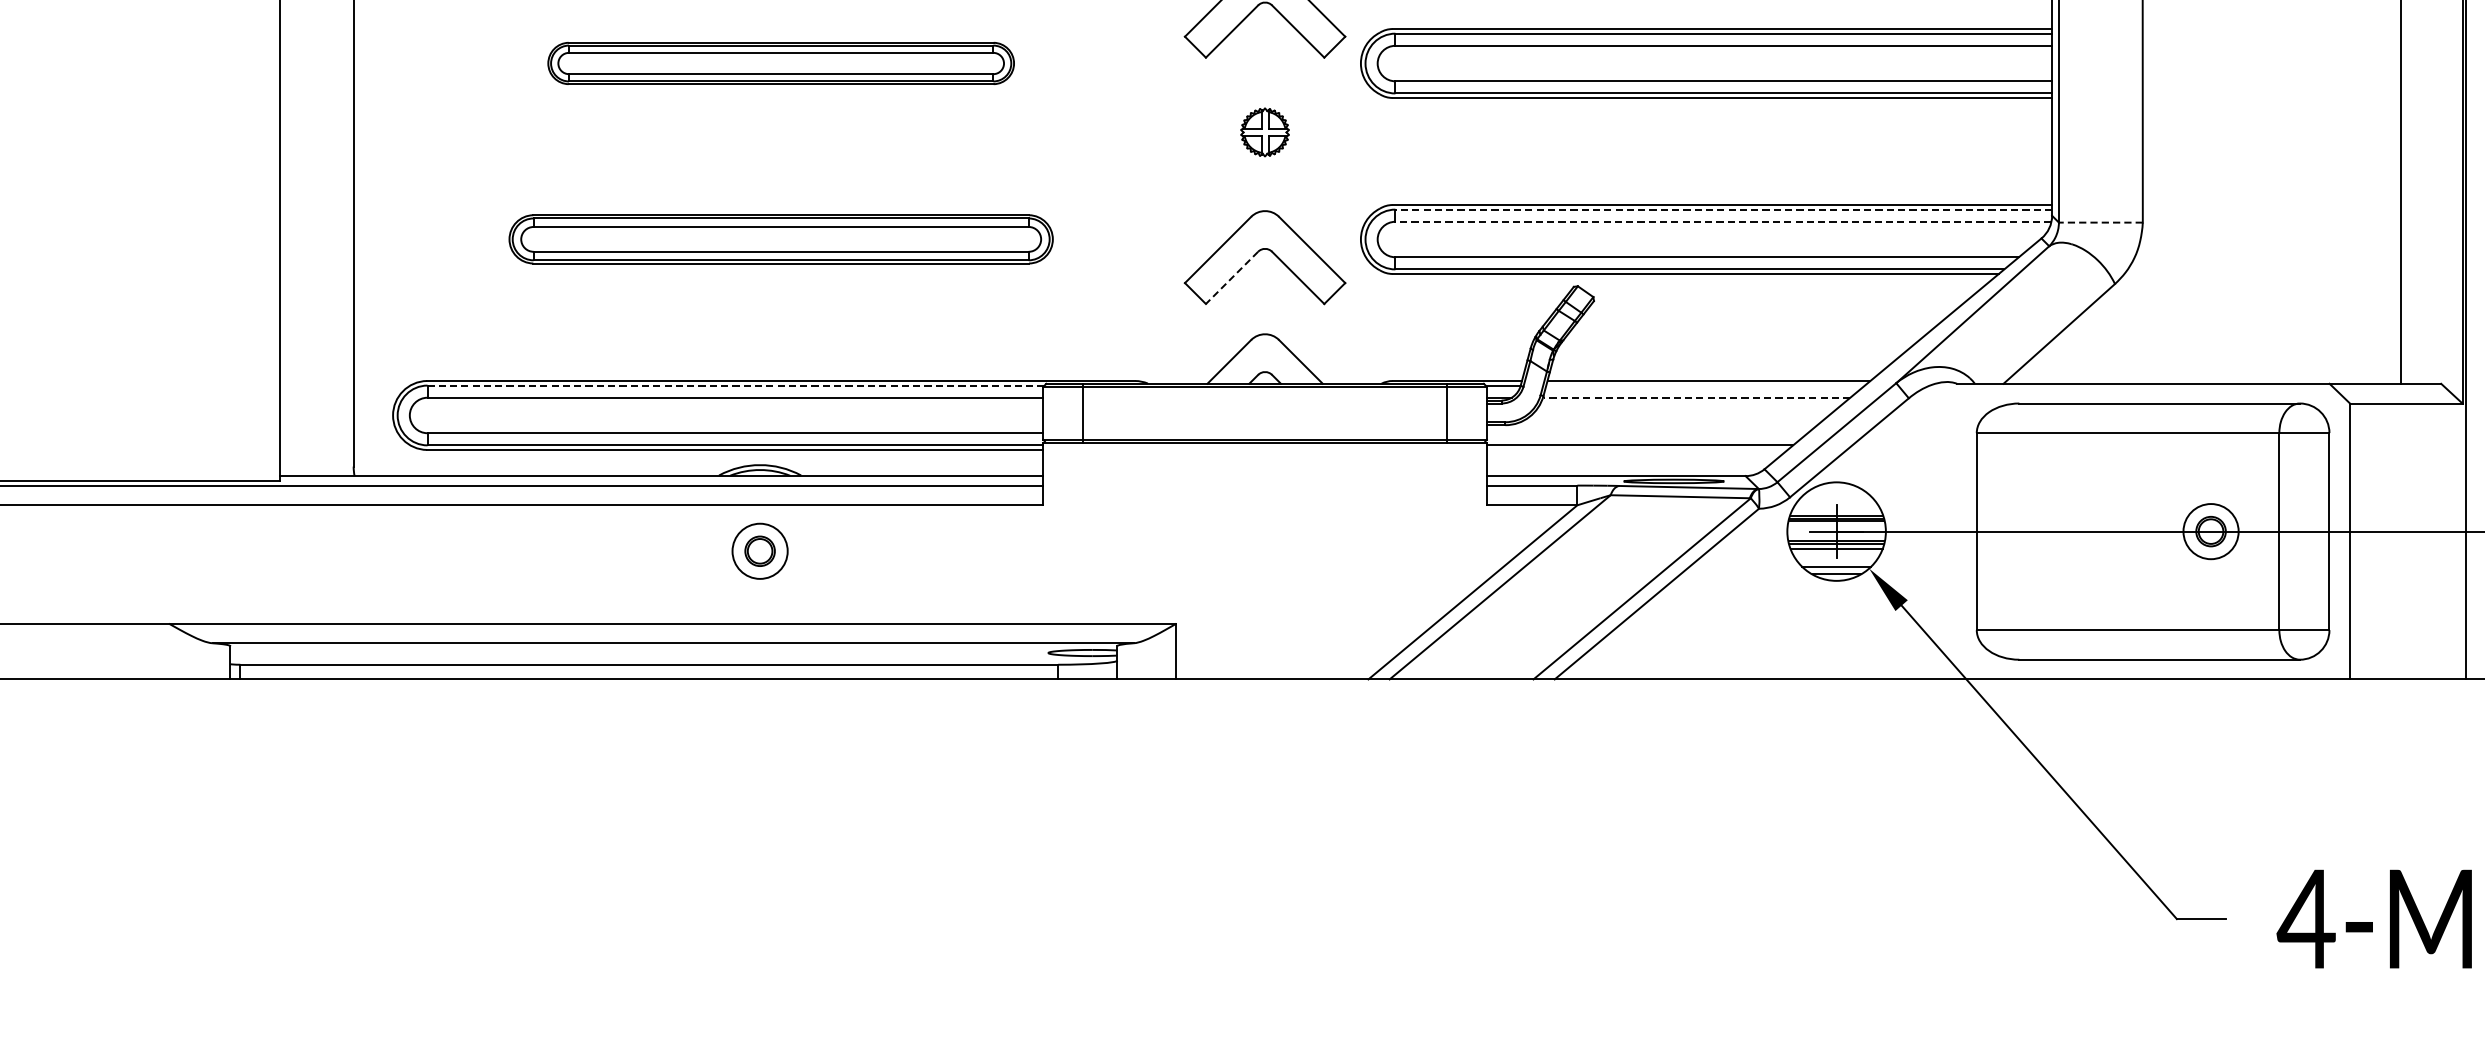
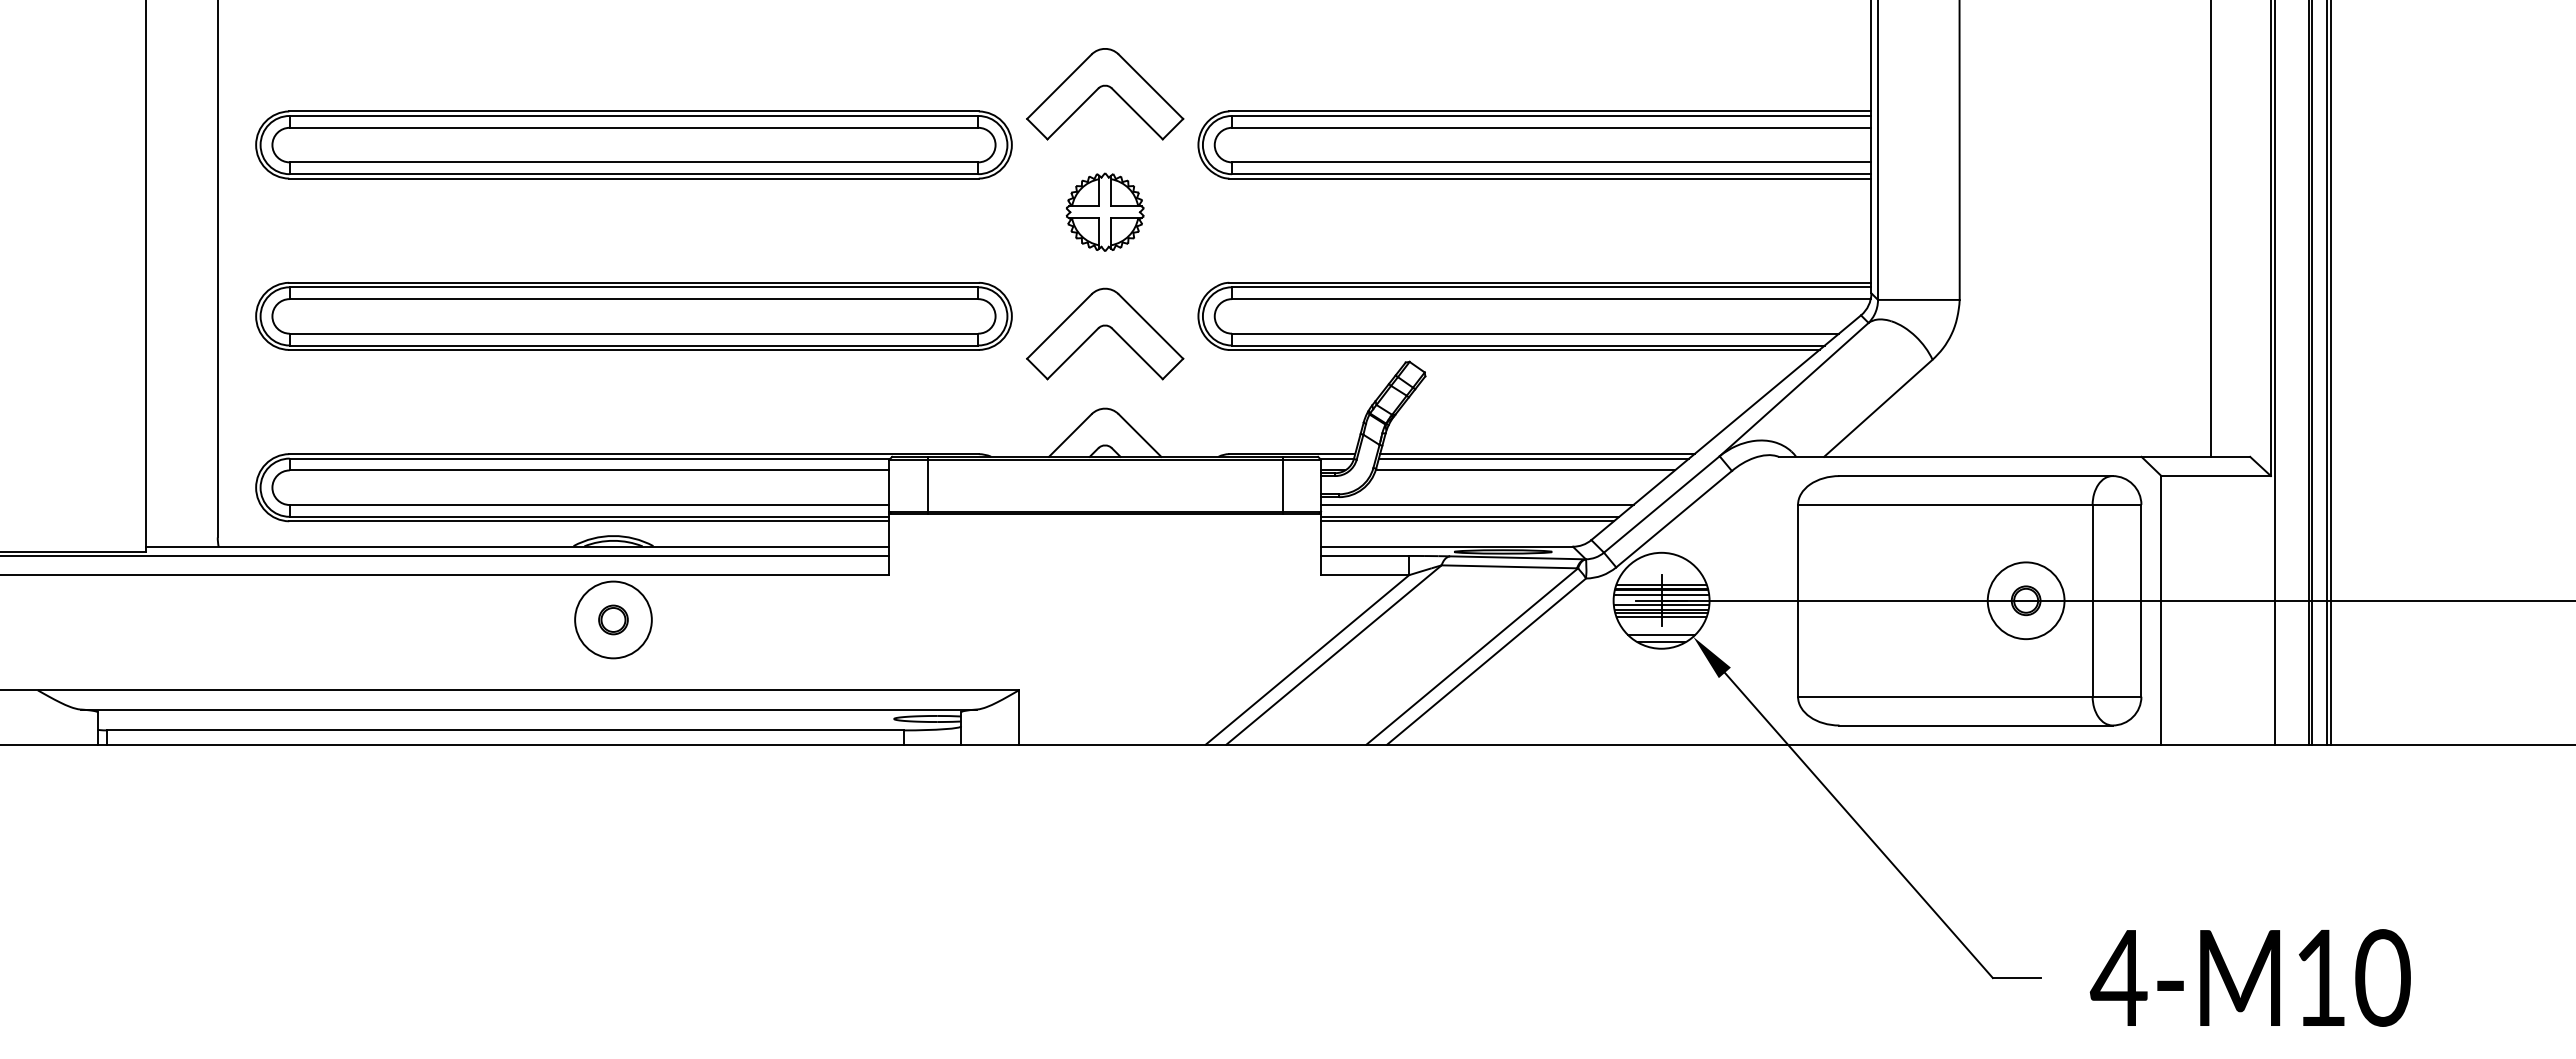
part: (780, 62) -> (633, 144), size x1.67
part: (1264, 131) -> (1104, 211), size x1.67
line: (1723, 209) -> (1551, 287), dashed -> solid
line: (1722, 222) -> (1550, 299), dashed -> solid
line: (2100, 222) -> (1918, 299), dashed -> solid
part: (780, 238) -> (633, 315), size x1.43
line: (1231, 277) -> (1072, 353), dashed -> solid
line: (735, 385) -> (589, 458), dashed -> solid
line: (1705, 385) -> (1533, 458), added
line: (1696, 397) -> (1525, 470), dashed -> solid
line: (1647, 432) -> (1477, 504), added
line: (1637, 450) -> (1467, 521), added
line: (1836, 525) -> (1661, 594), added
circle: (2210, 531) -> (2025, 600), size x1.43
line: (1836, 536) -> (1661, 605), added
circle: (760, 550) -> (613, 619), size x1.43

